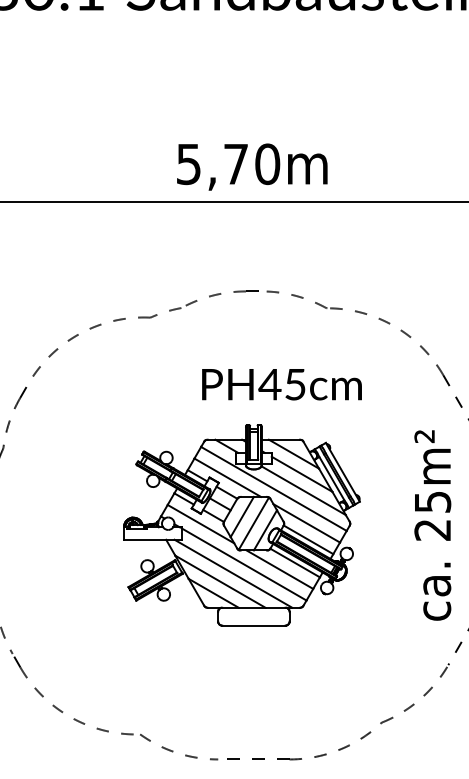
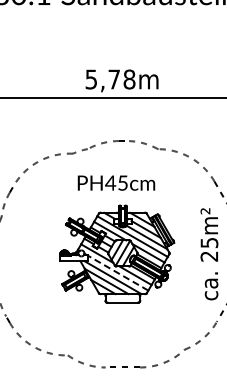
text: (267, 164) -> (129, 79), 5,70m -> 5,78m
text: (282, 383) -> (116, 182), moved
line: (244, 565) -> (118, 273), solid -> dashed

